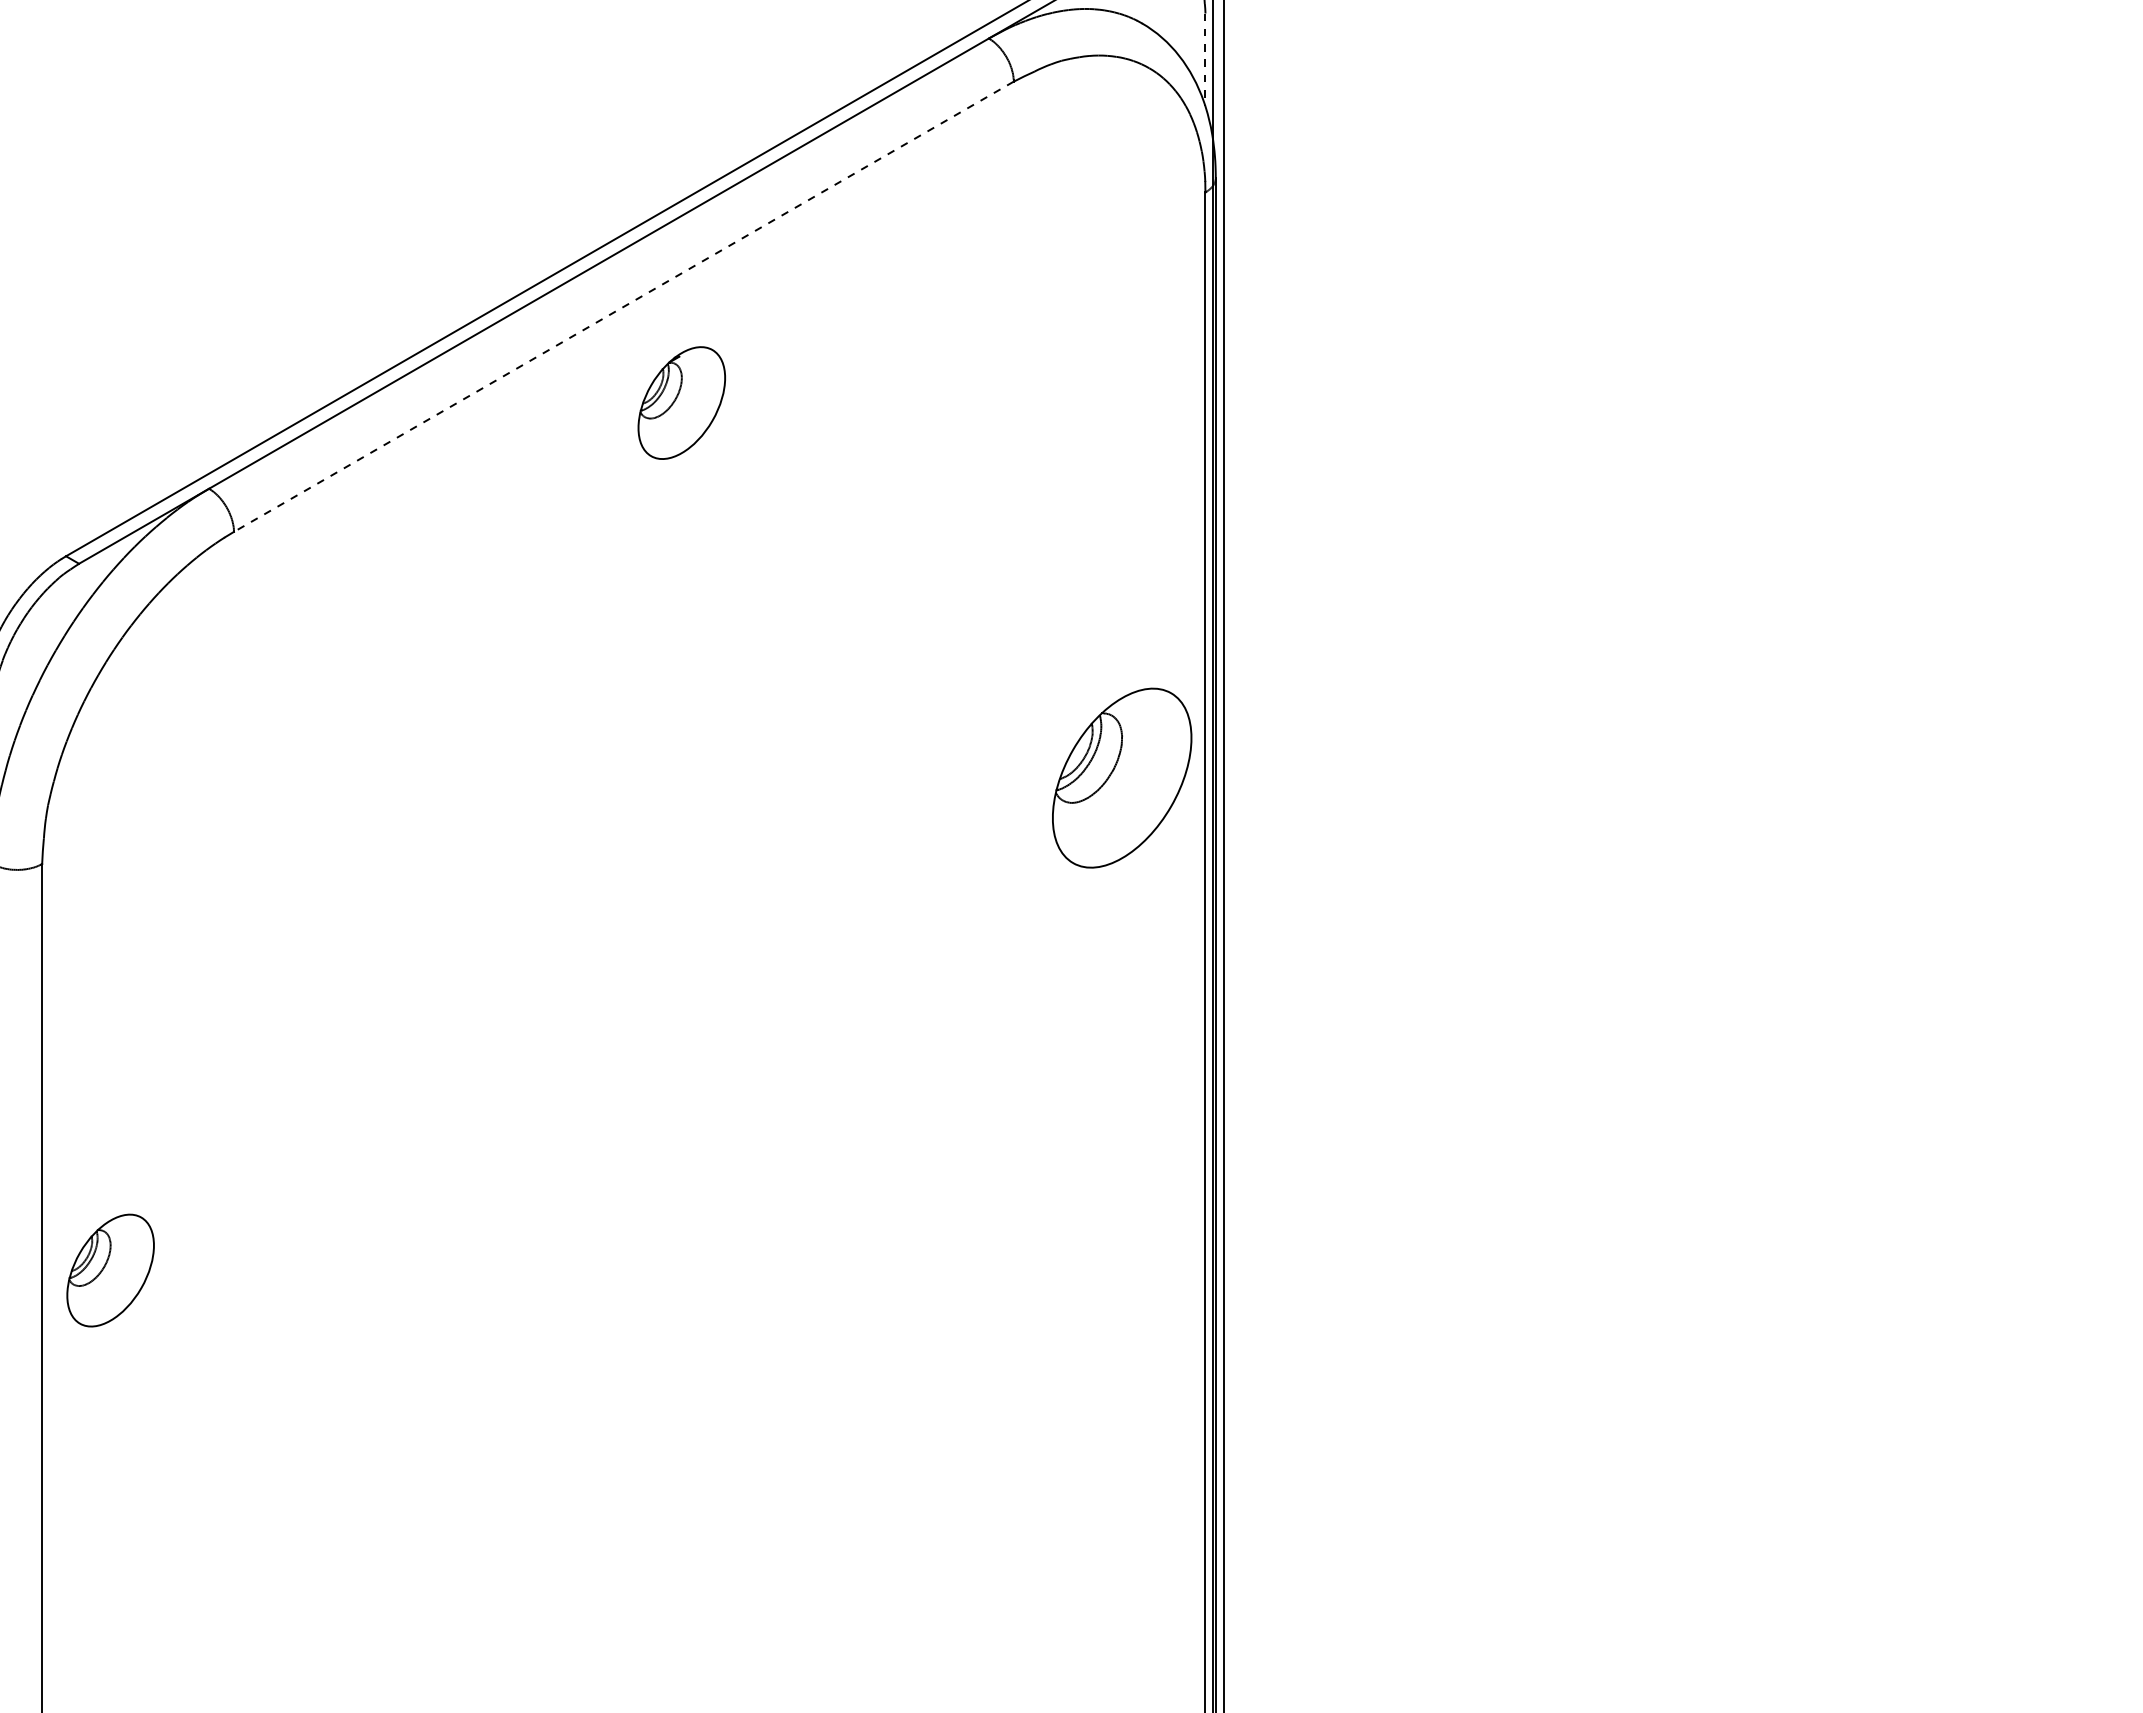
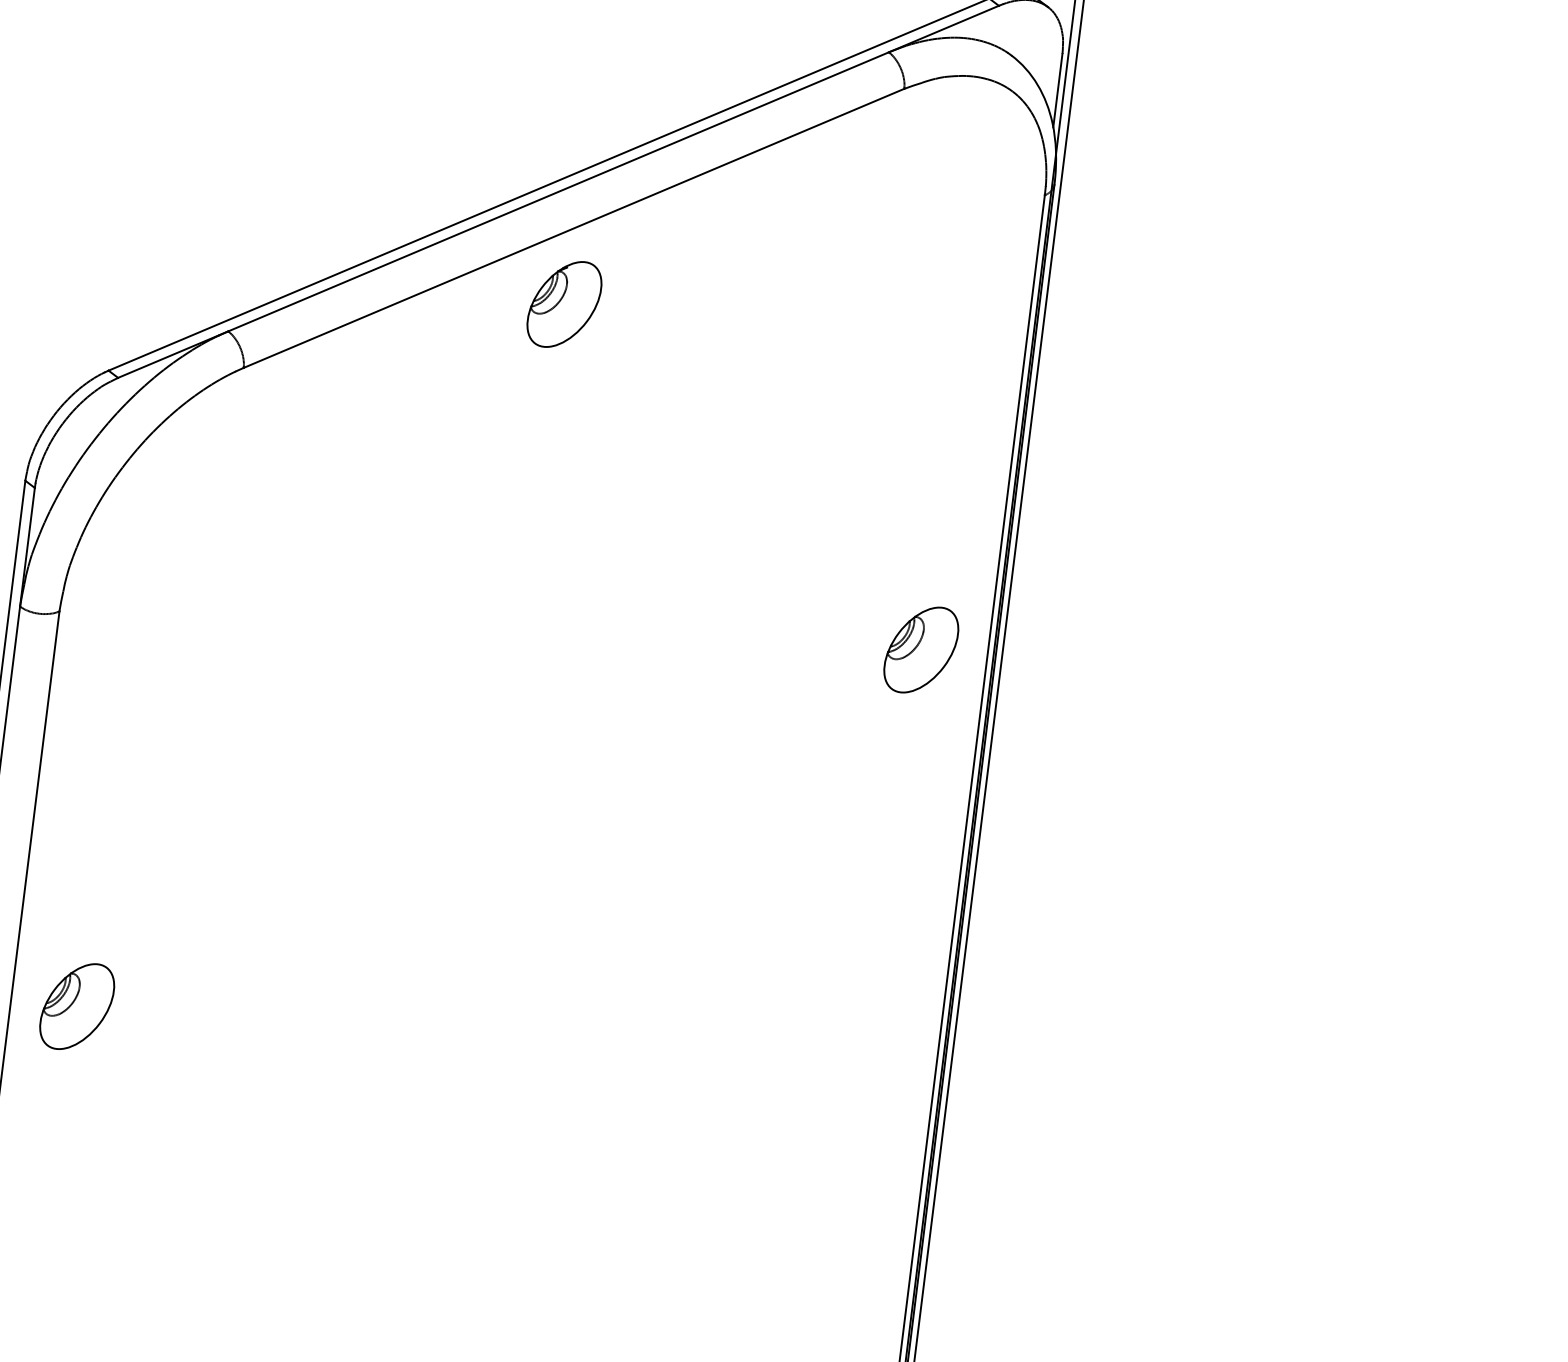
line: (1205, 60) -> (1057, 91), dashed -> solid
line: (623, 307) -> (573, 228), dashed -> solid
part: (681, 402) -> (564, 304), moved
part: (1121, 778) -> (920, 650), size x0.62
part: (110, 1270) -> (77, 1006), moved

